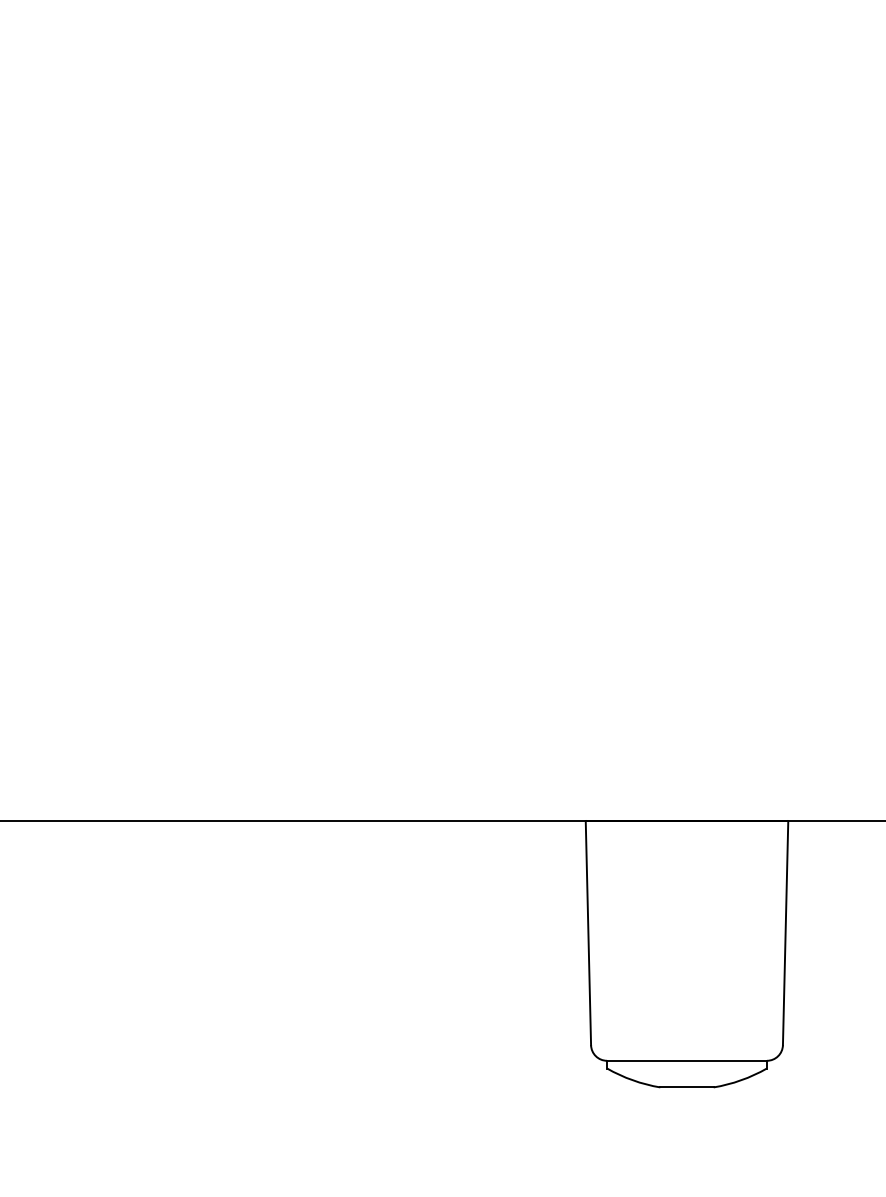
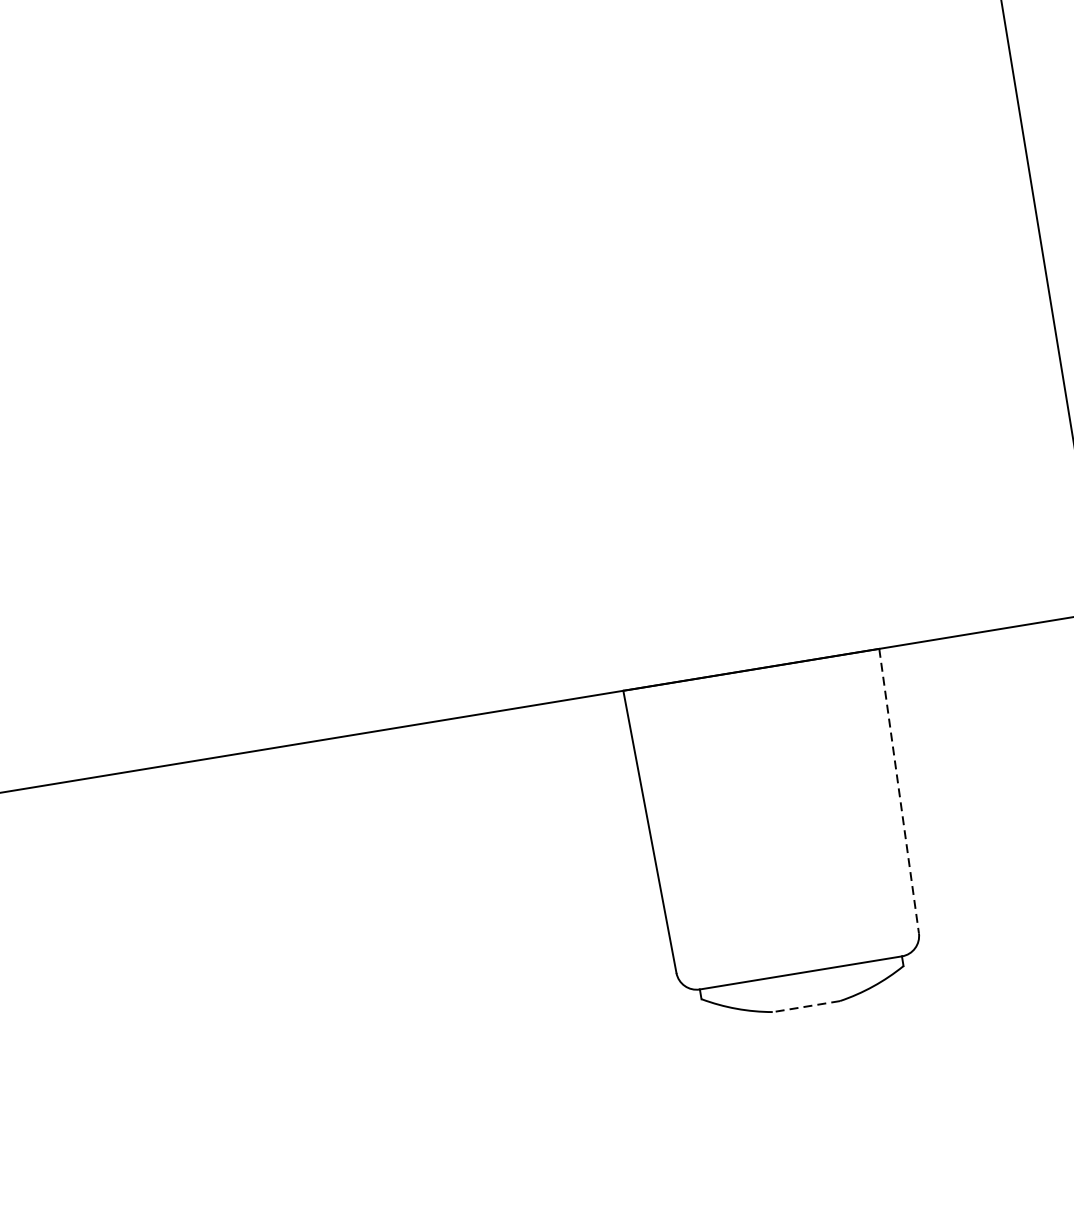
line: (785, 933) -> (899, 791), solid -> dashed
line: (687, 1087) -> (807, 1006), solid -> dashed

